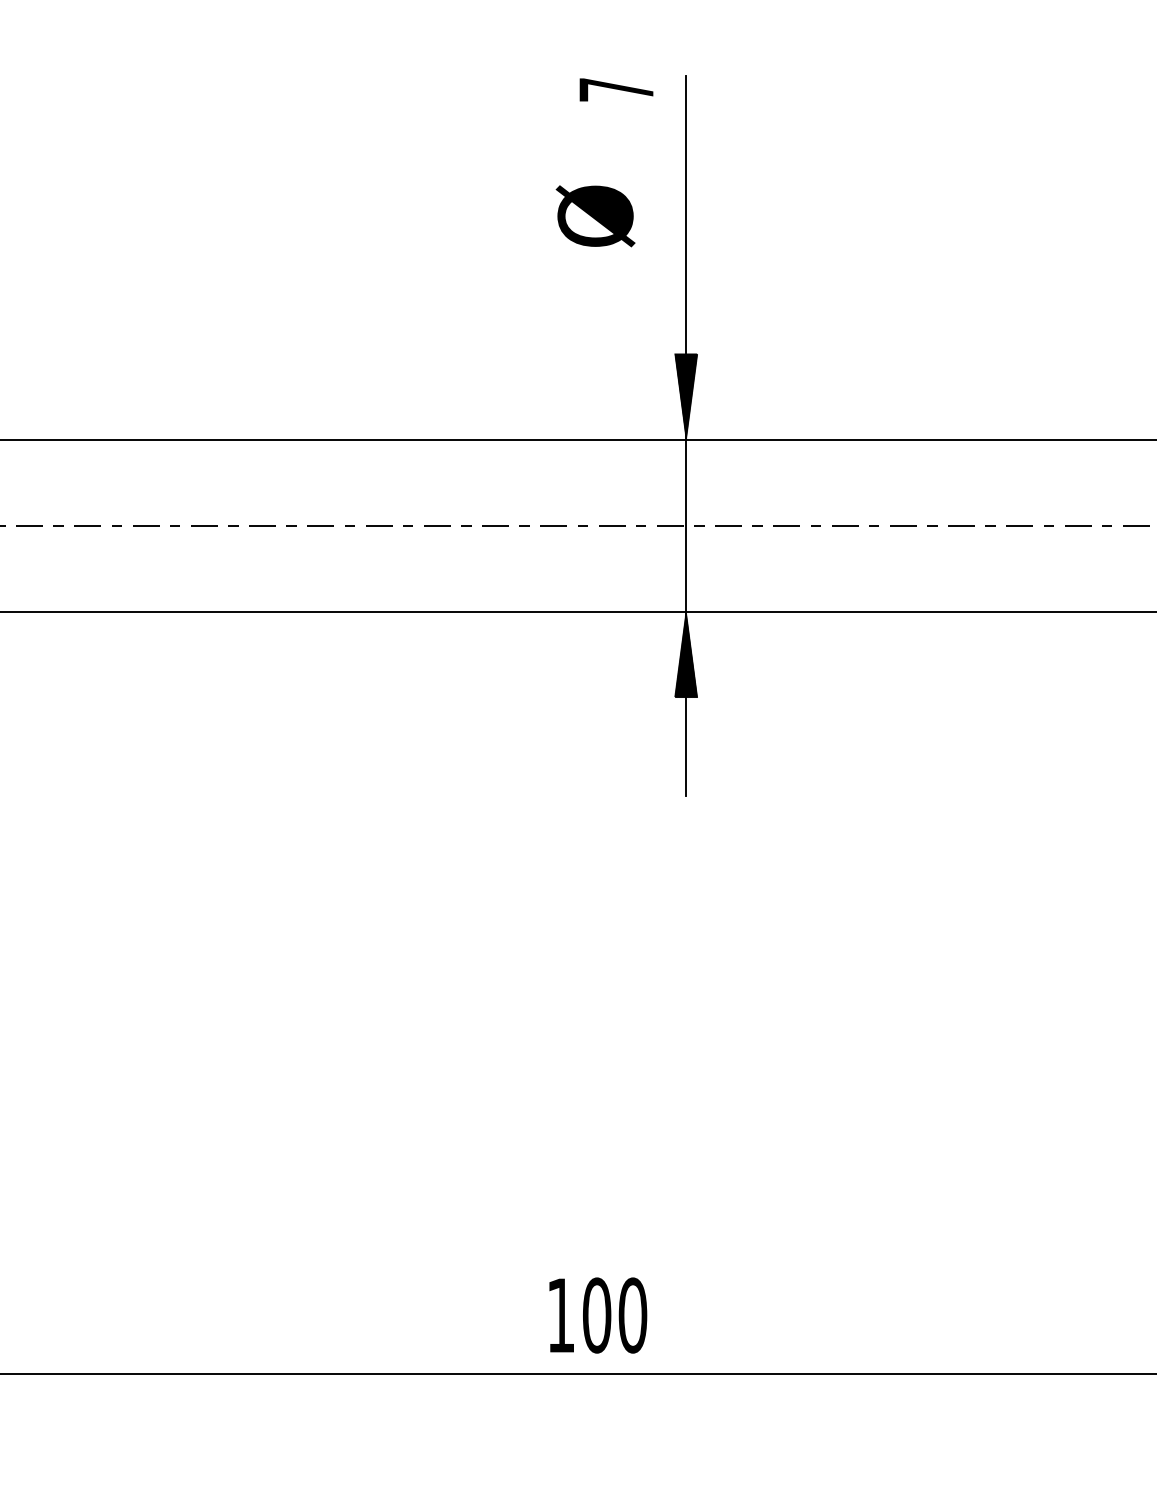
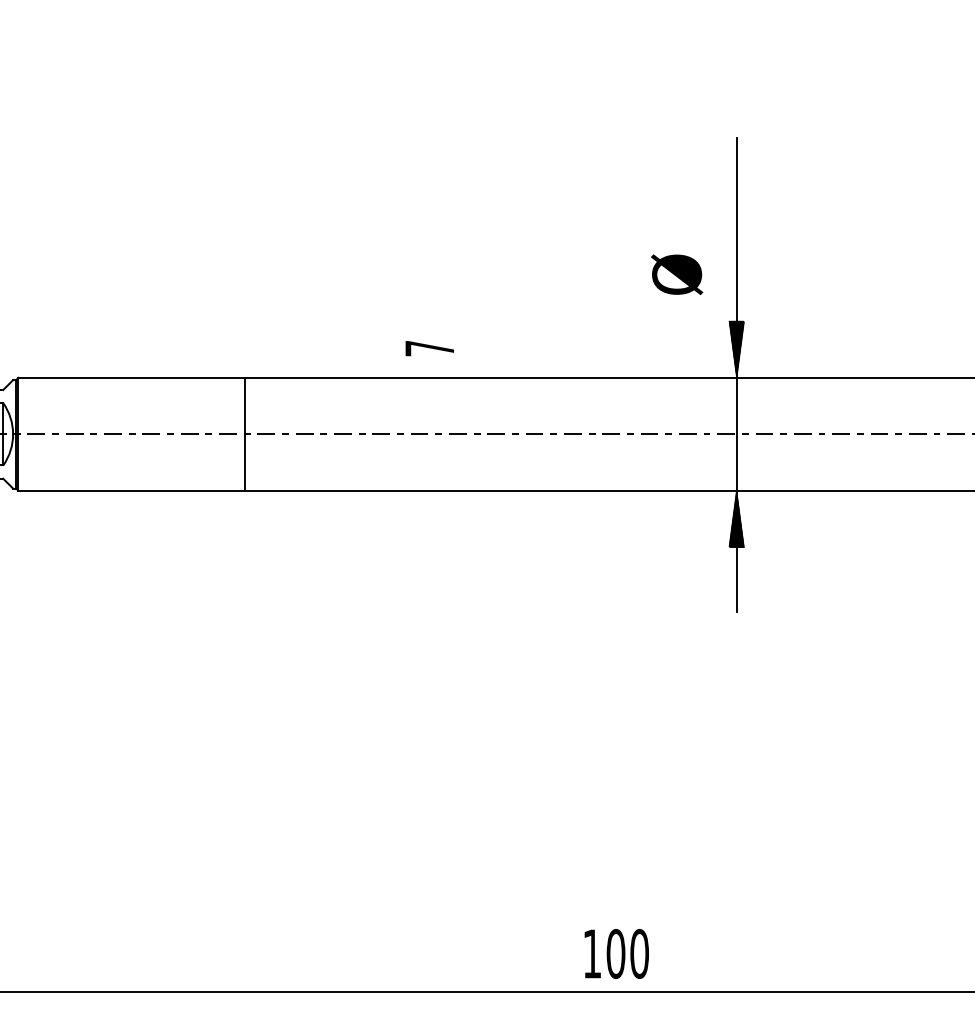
text: (615, 89) -> (429, 348), moved
text: (596, 215) -> (677, 274), moved
text: (597, 1314) -> (616, 953), moved

